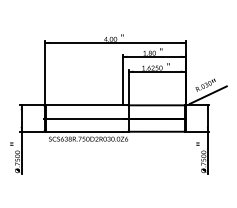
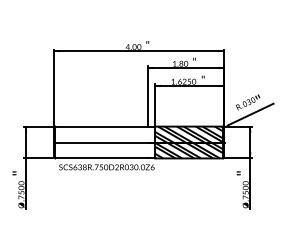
hatch: (157, 118) -> (189, 142), added

